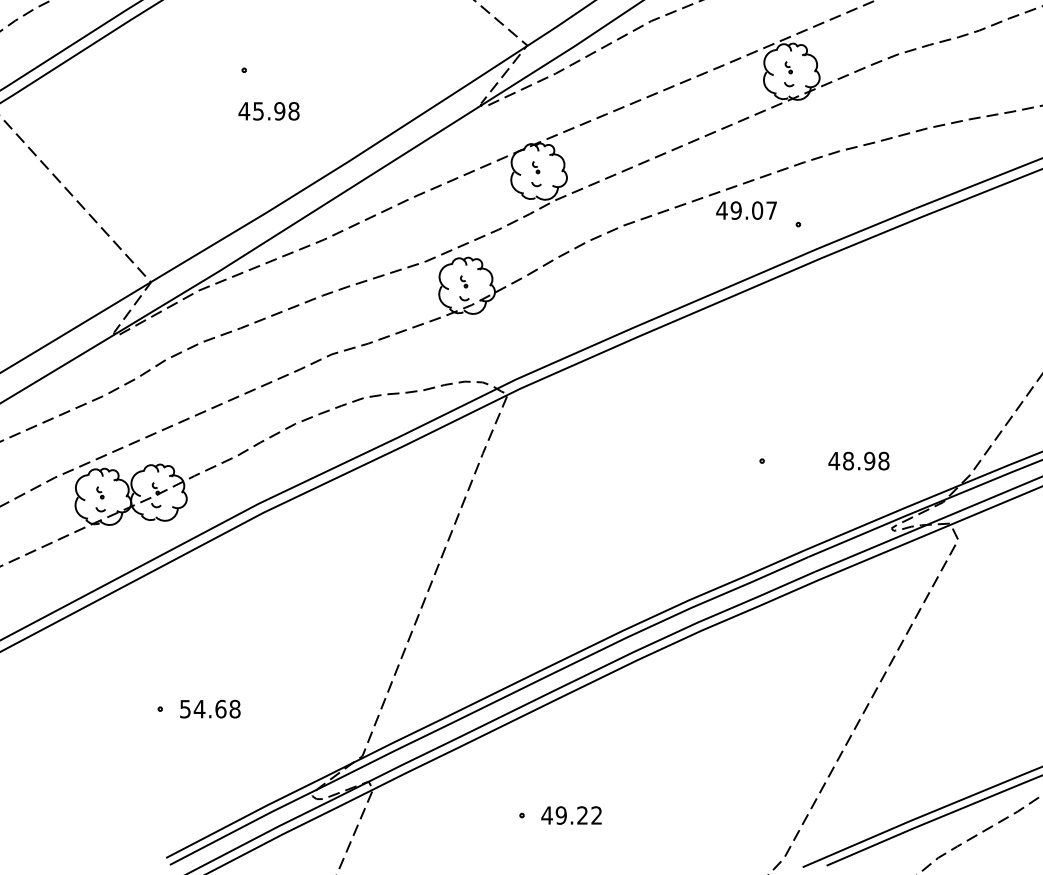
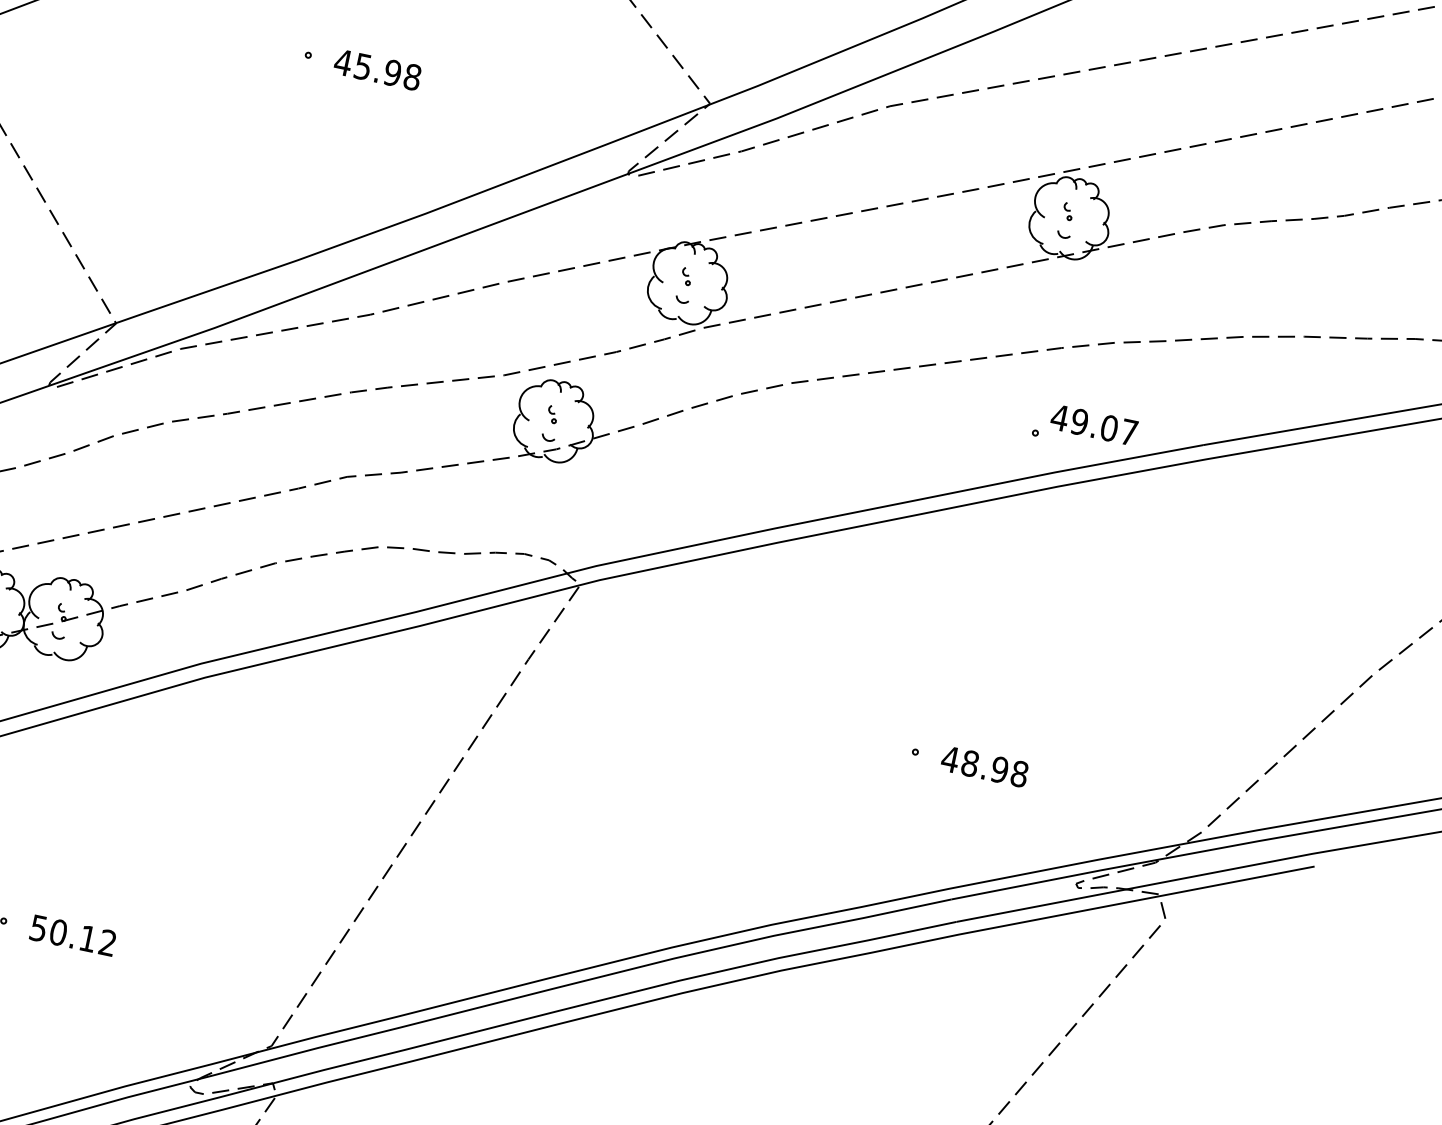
text: (268, 111) -> (376, 69), moved
text: (746, 210) -> (1094, 424), moved
text: (858, 460) -> (984, 765), moved
text: (216, 708) -> (82, 936), 54.68 -> 50.12

